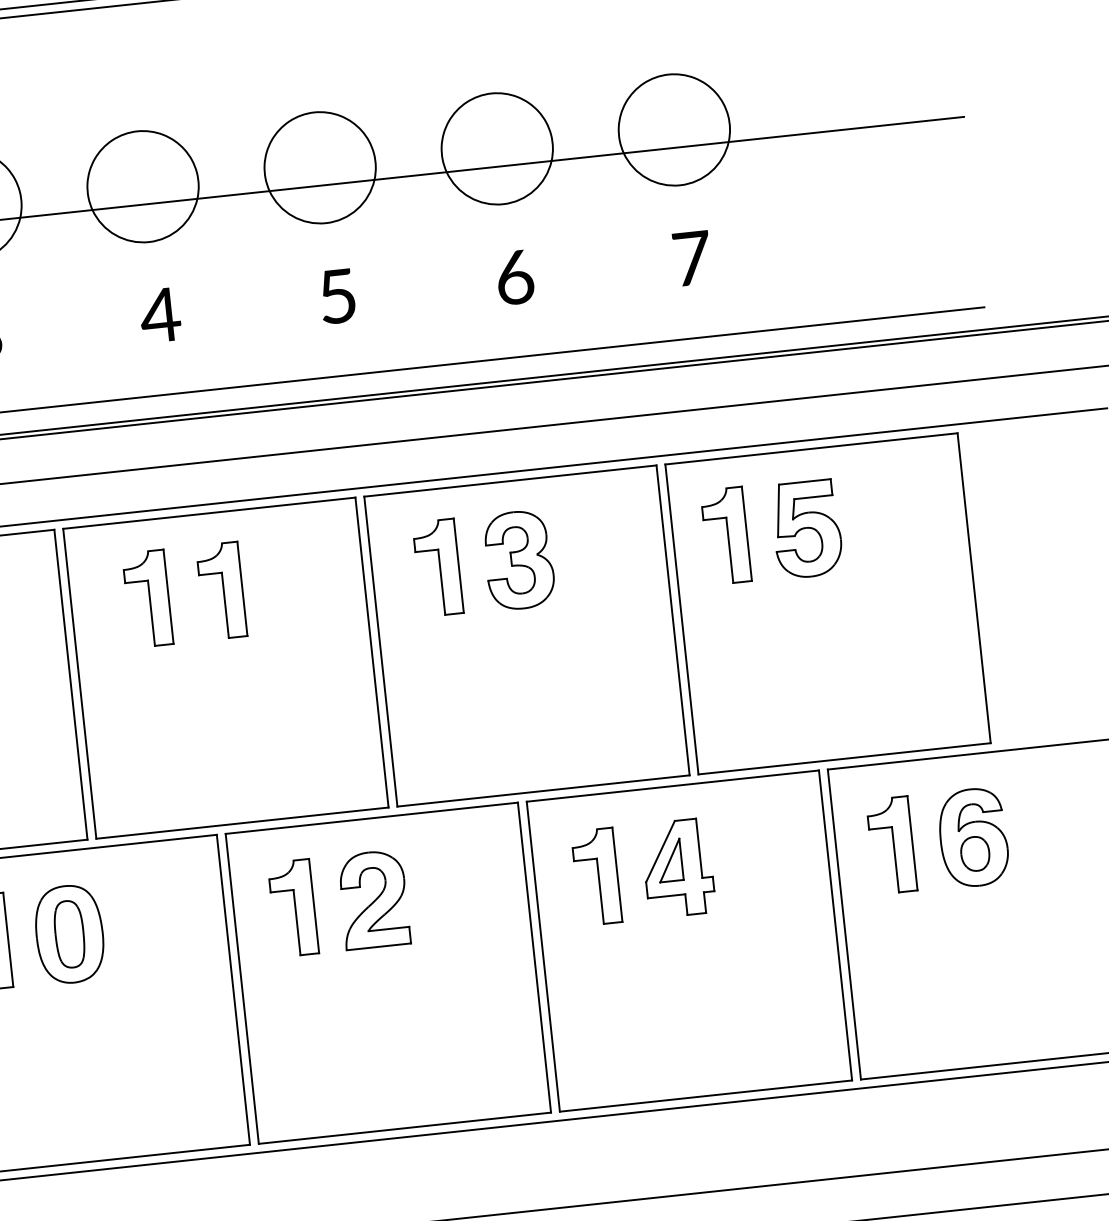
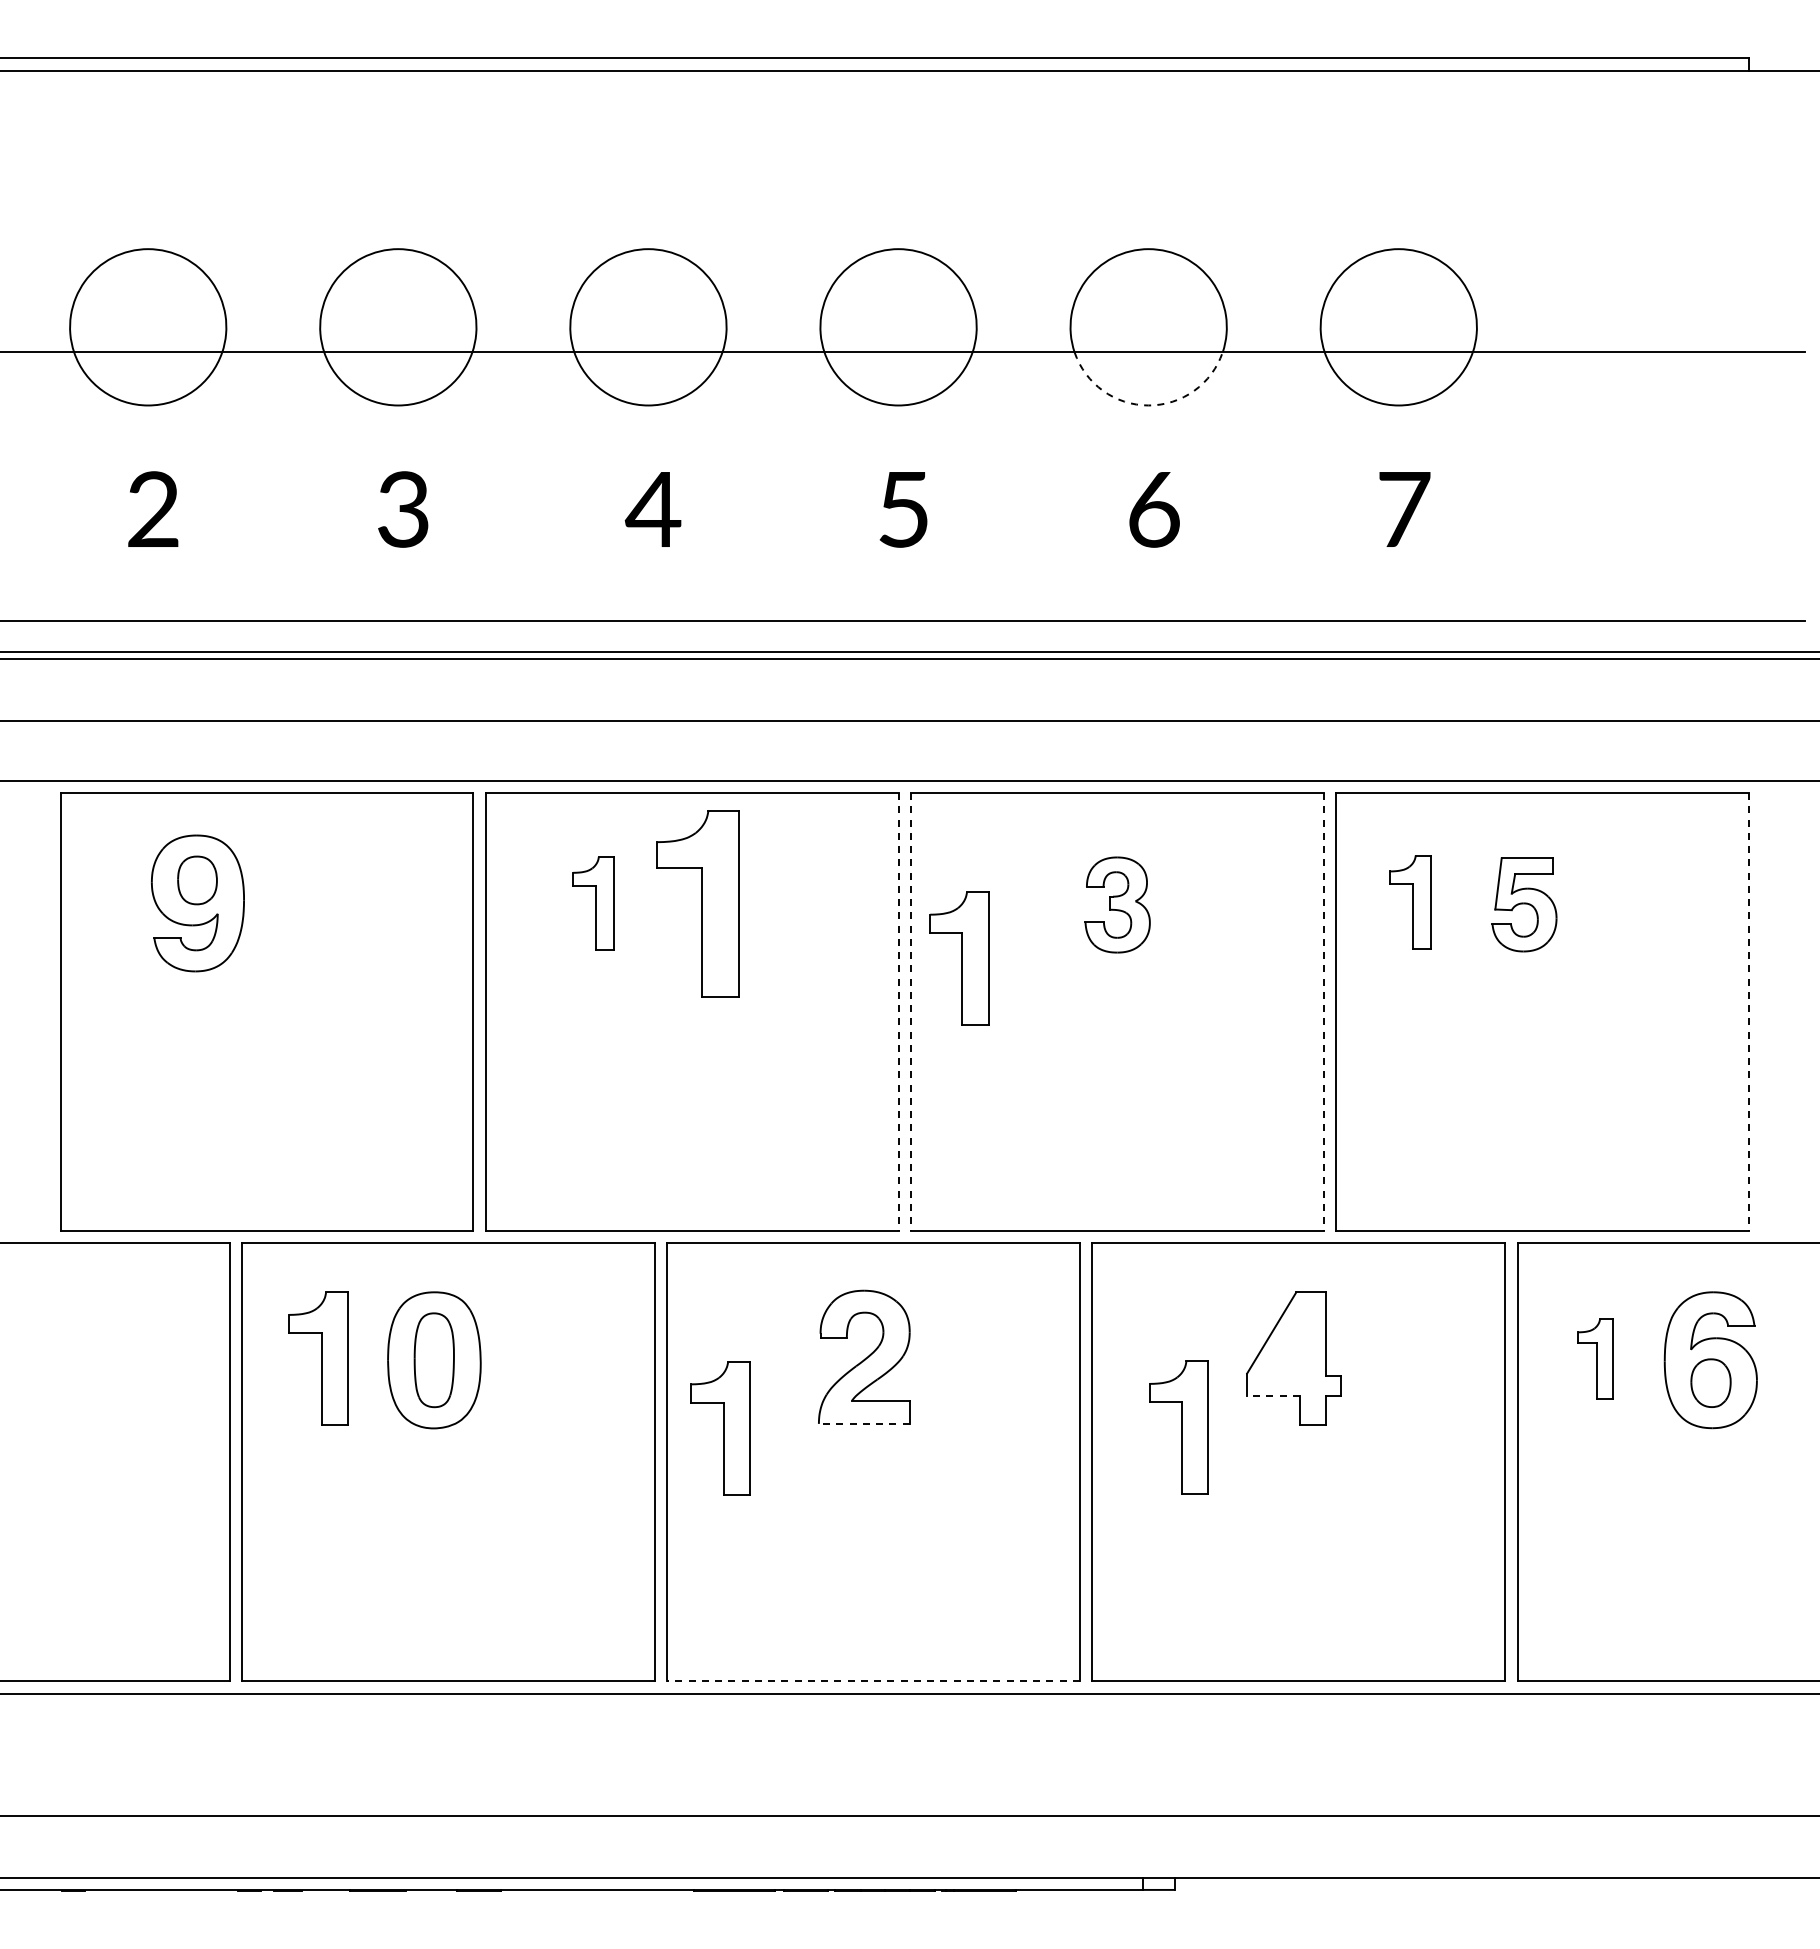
arc: (503, 204) -> (1148, 405), solid -> dashed
part: (807, 529) -> (1524, 904), size x0.7
part: (726, 536) -> (1410, 902), size x0.7
part: (518, 559) -> (1117, 904), size x0.7
part: (438, 567) -> (959, 958), moved
line: (974, 587) -> (1749, 1011), solid -> dashed
part: (221, 590) -> (697, 903), size x1.4
part: (147, 598) -> (593, 903), size x0.7
line: (672, 620) -> (1323, 1011), solid -> dashed
line: (381, 651) -> (911, 1011), solid -> dashed
line: (371, 652) -> (898, 1011), solid -> dashed
part: (891, 845) -> (1595, 1358), size x0.6
part: (669, 860) -> (1282, 1346), removed
part: (596, 876) -> (1178, 1427), moved
line: (666, 896) -> (1273, 1396), solid -> dashed
part: (293, 908) -> (720, 1428), moved
line: (378, 946) -> (863, 1423), solid -> dashed
line: (404, 1128) -> (873, 1681), solid -> dashed

